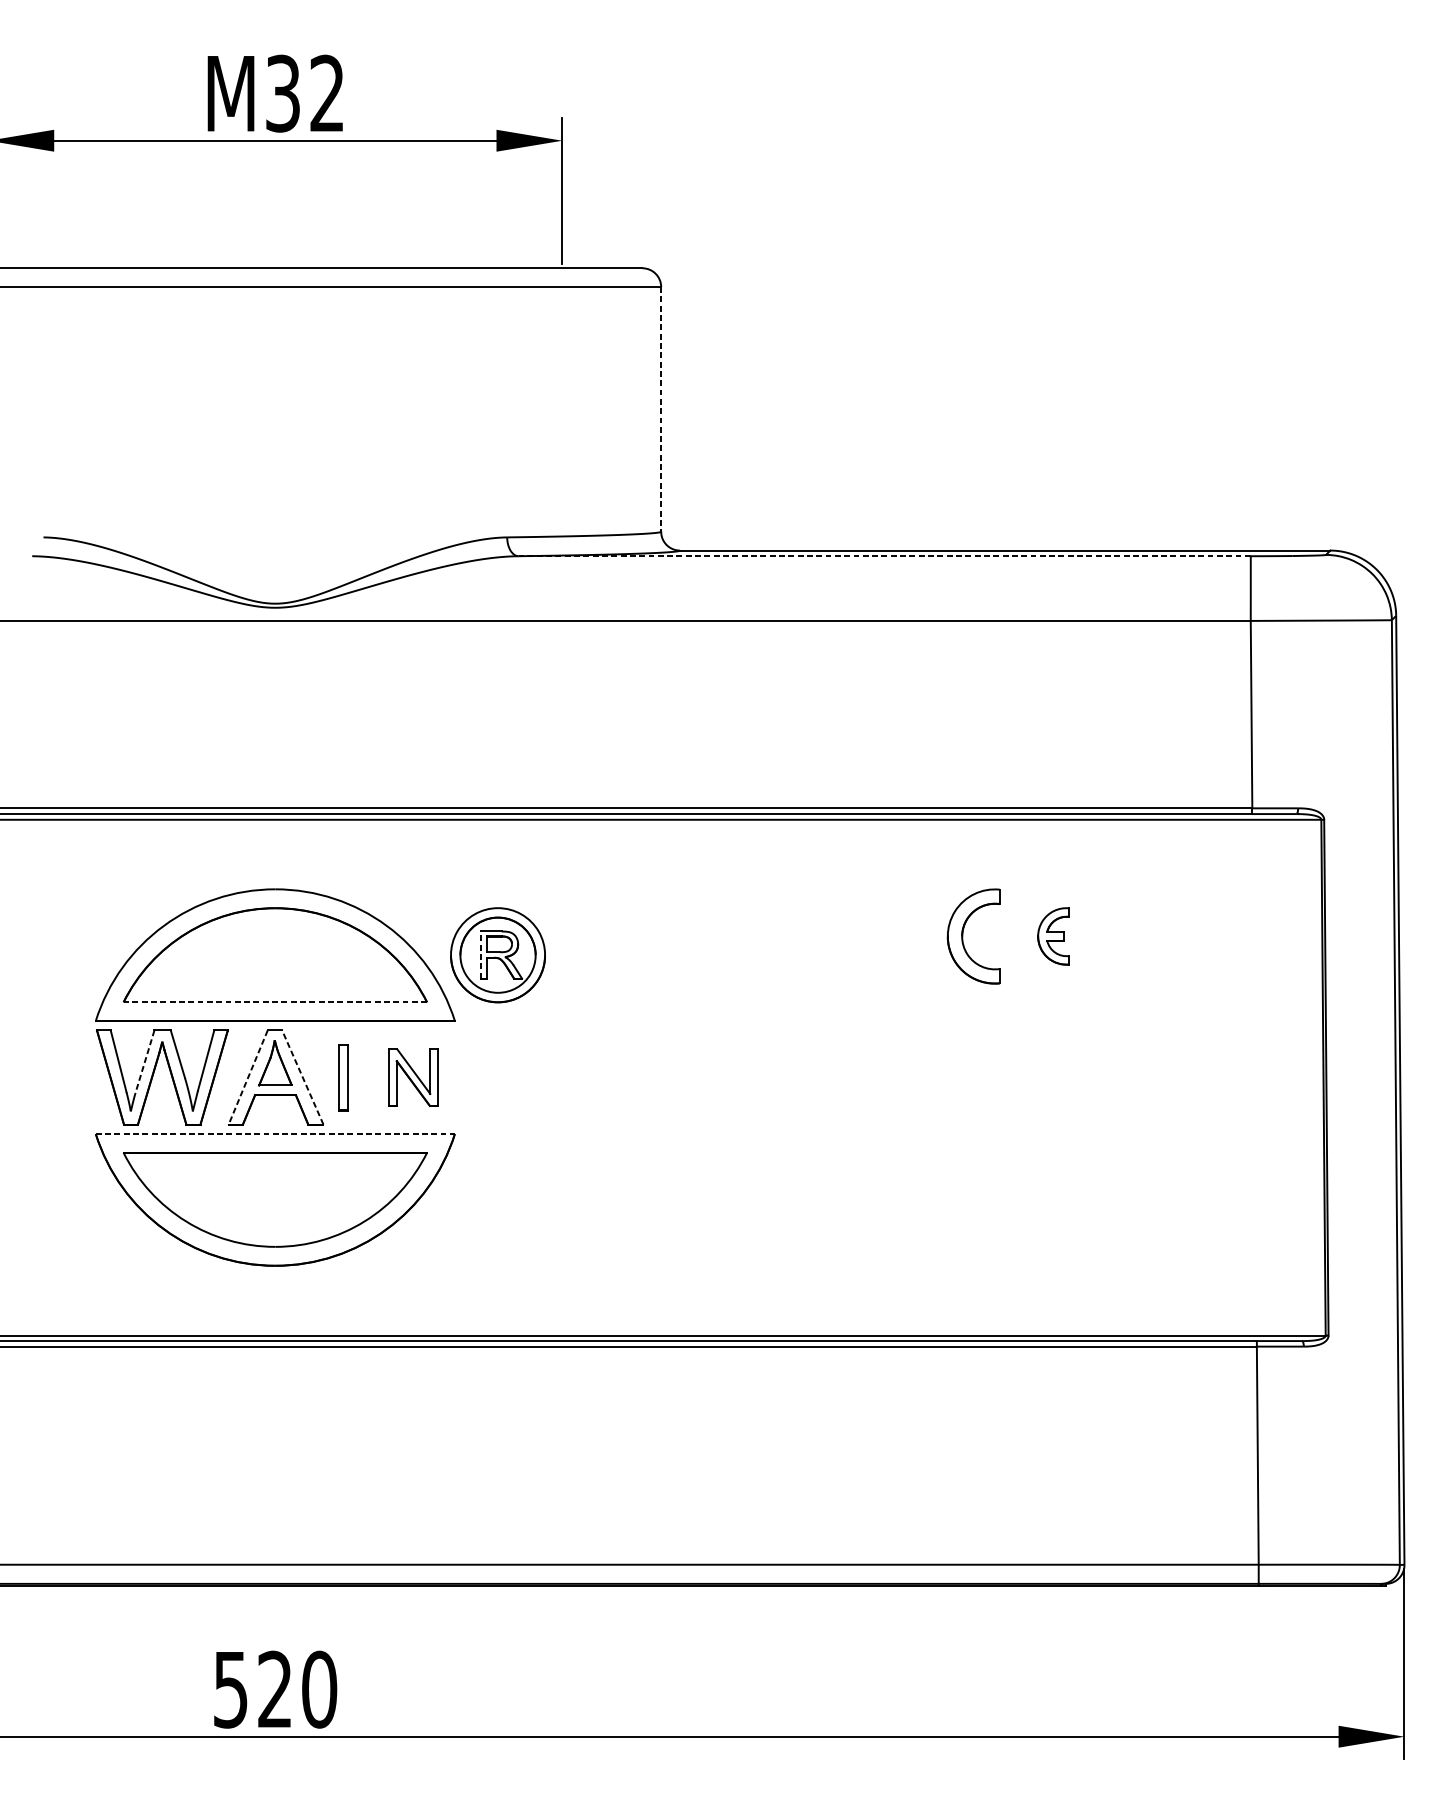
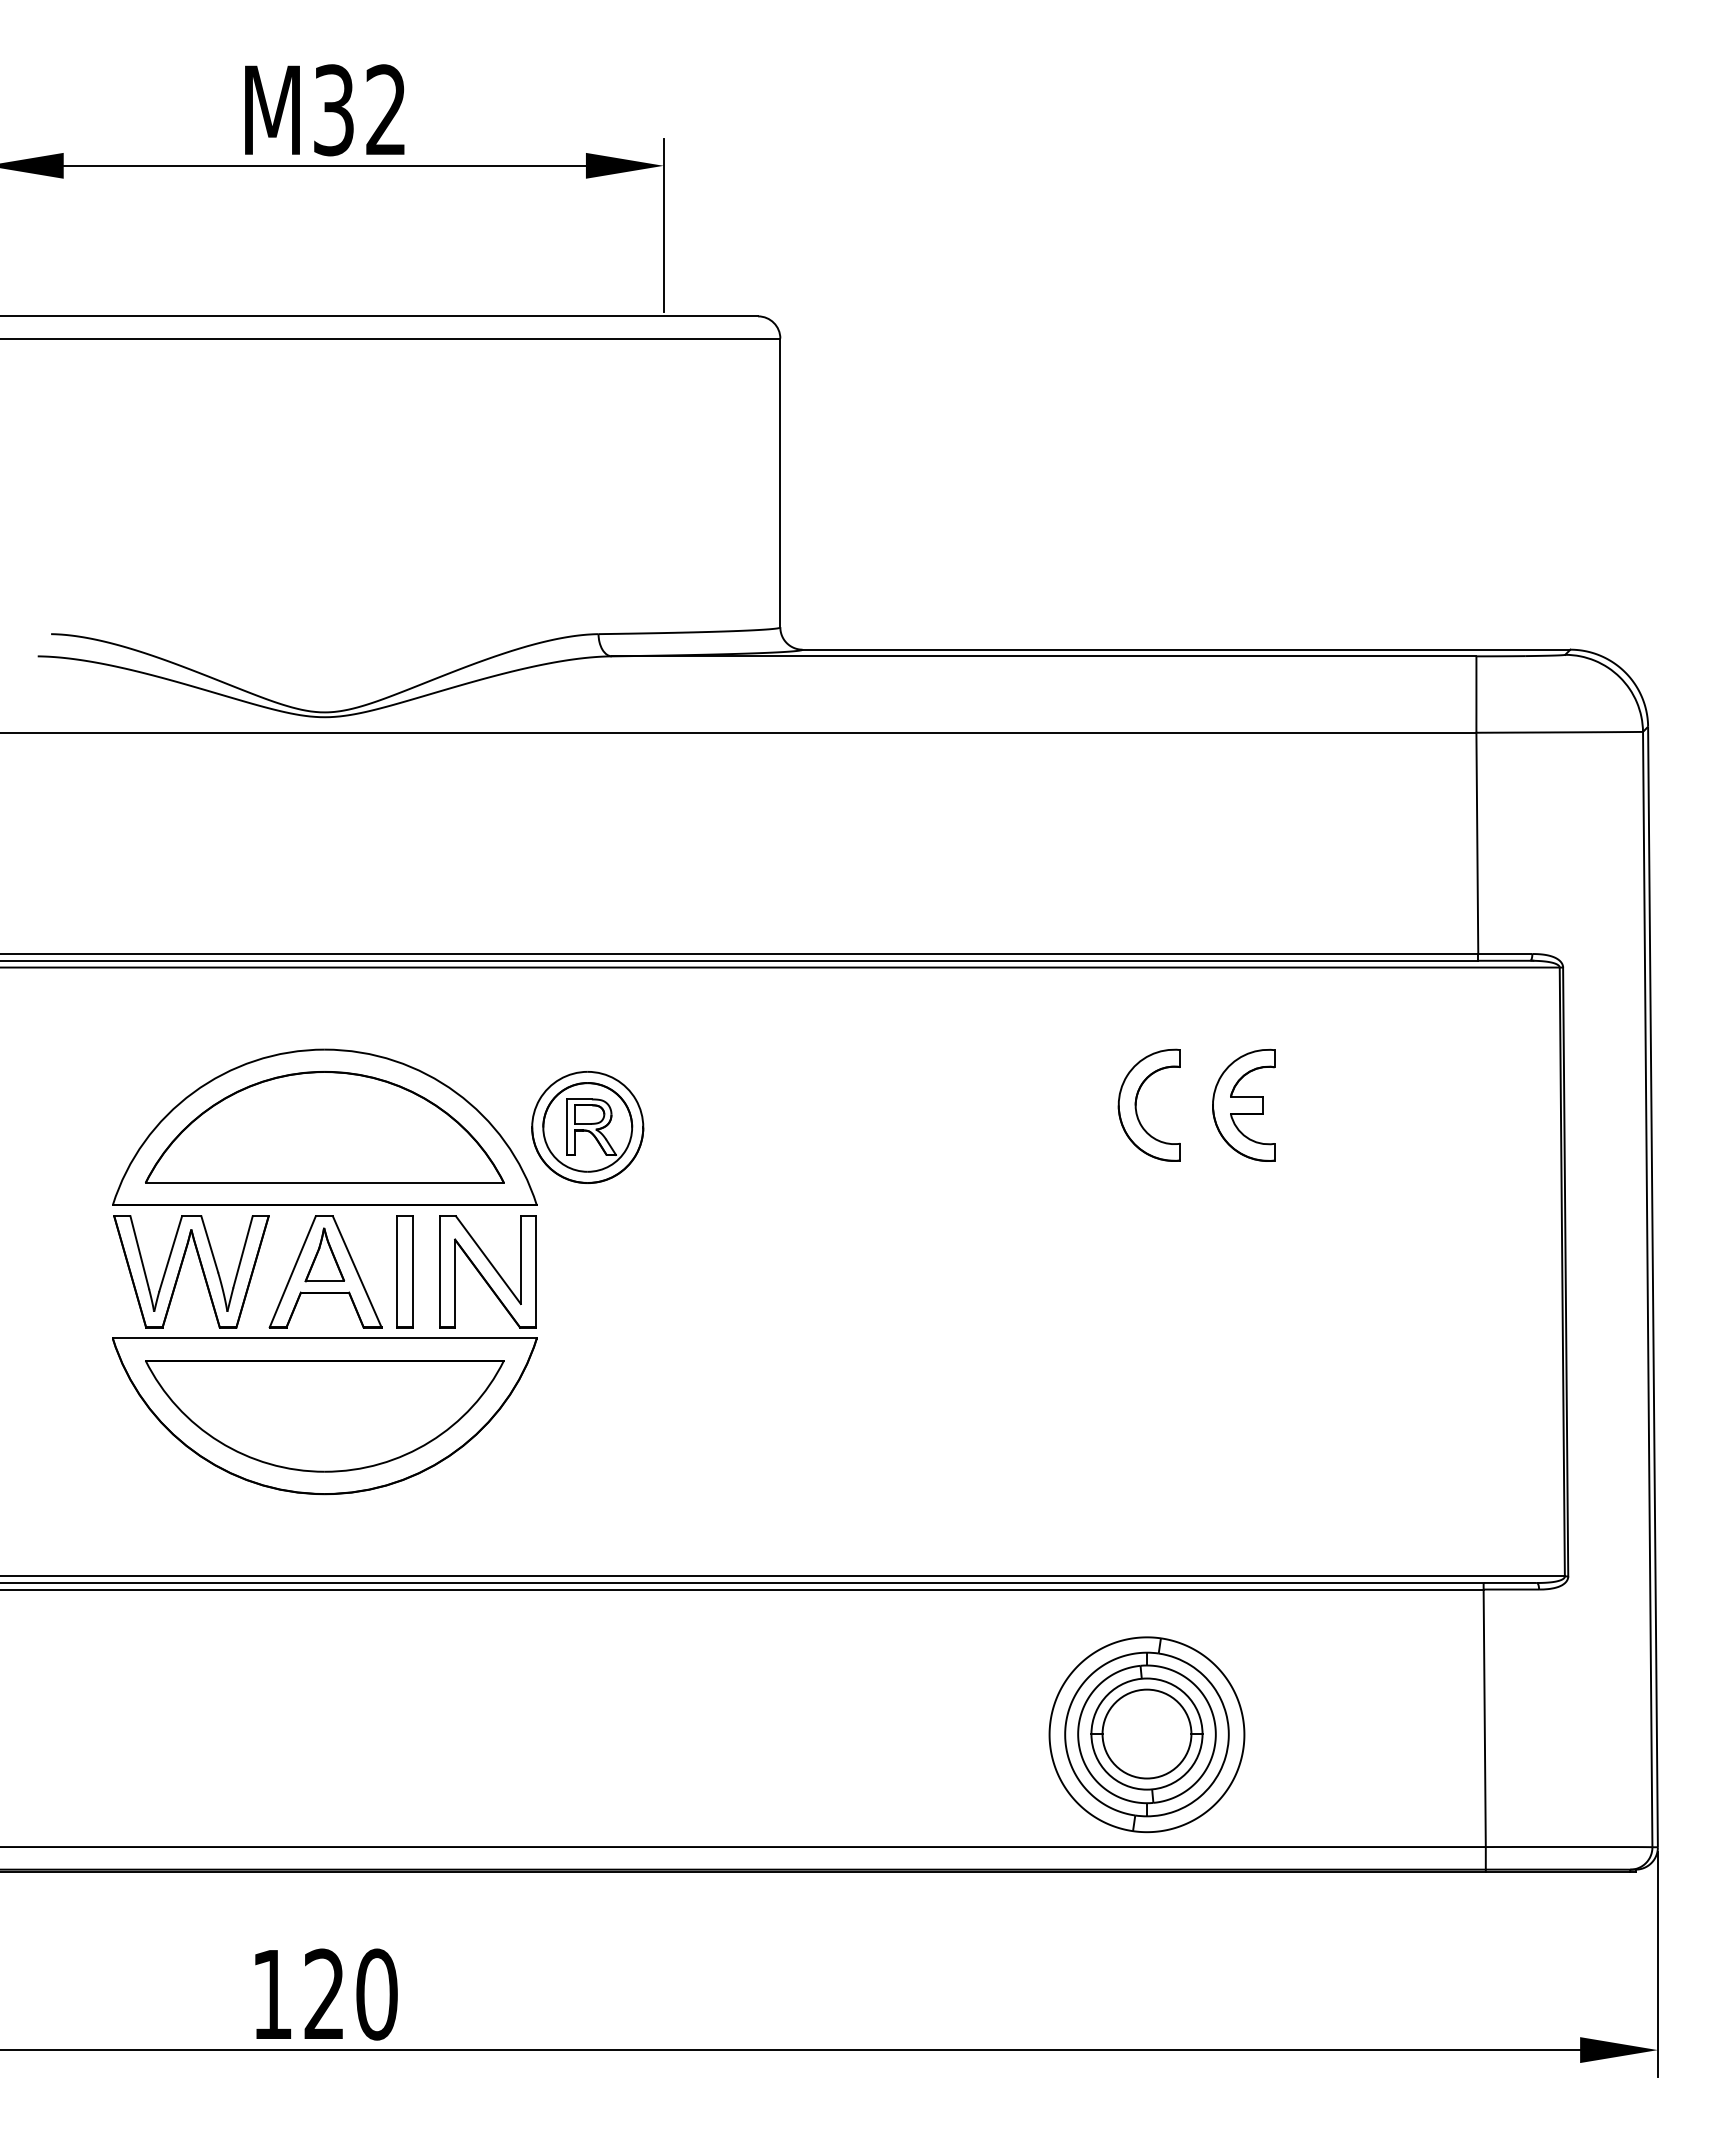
line: (661, 409) -> (780, 483), dashed -> solid
line: (884, 556) -> (1043, 656), dashed -> solid
part: (1053, 935) -> (1243, 1104), size x1.67
line: (480, 955) -> (567, 1127), dashed -> solid
line: (275, 1001) -> (324, 1182), dashed -> solid
line: (144, 1062) -> (170, 1254), dashed -> solid
line: (303, 1077) -> (357, 1271), dashed -> solid
part: (342, 1077) -> (404, 1271), size x1.43
part: (413, 1077) -> (487, 1271), size x1.67
line: (247, 1078) -> (292, 1272), dashed -> solid
line: (275, 1133) -> (324, 1338), dashed -> solid
part: (971, 1469) -> (1146, 1734), added
text: (230, 1690) -> (271, 1995), 520 -> 120

